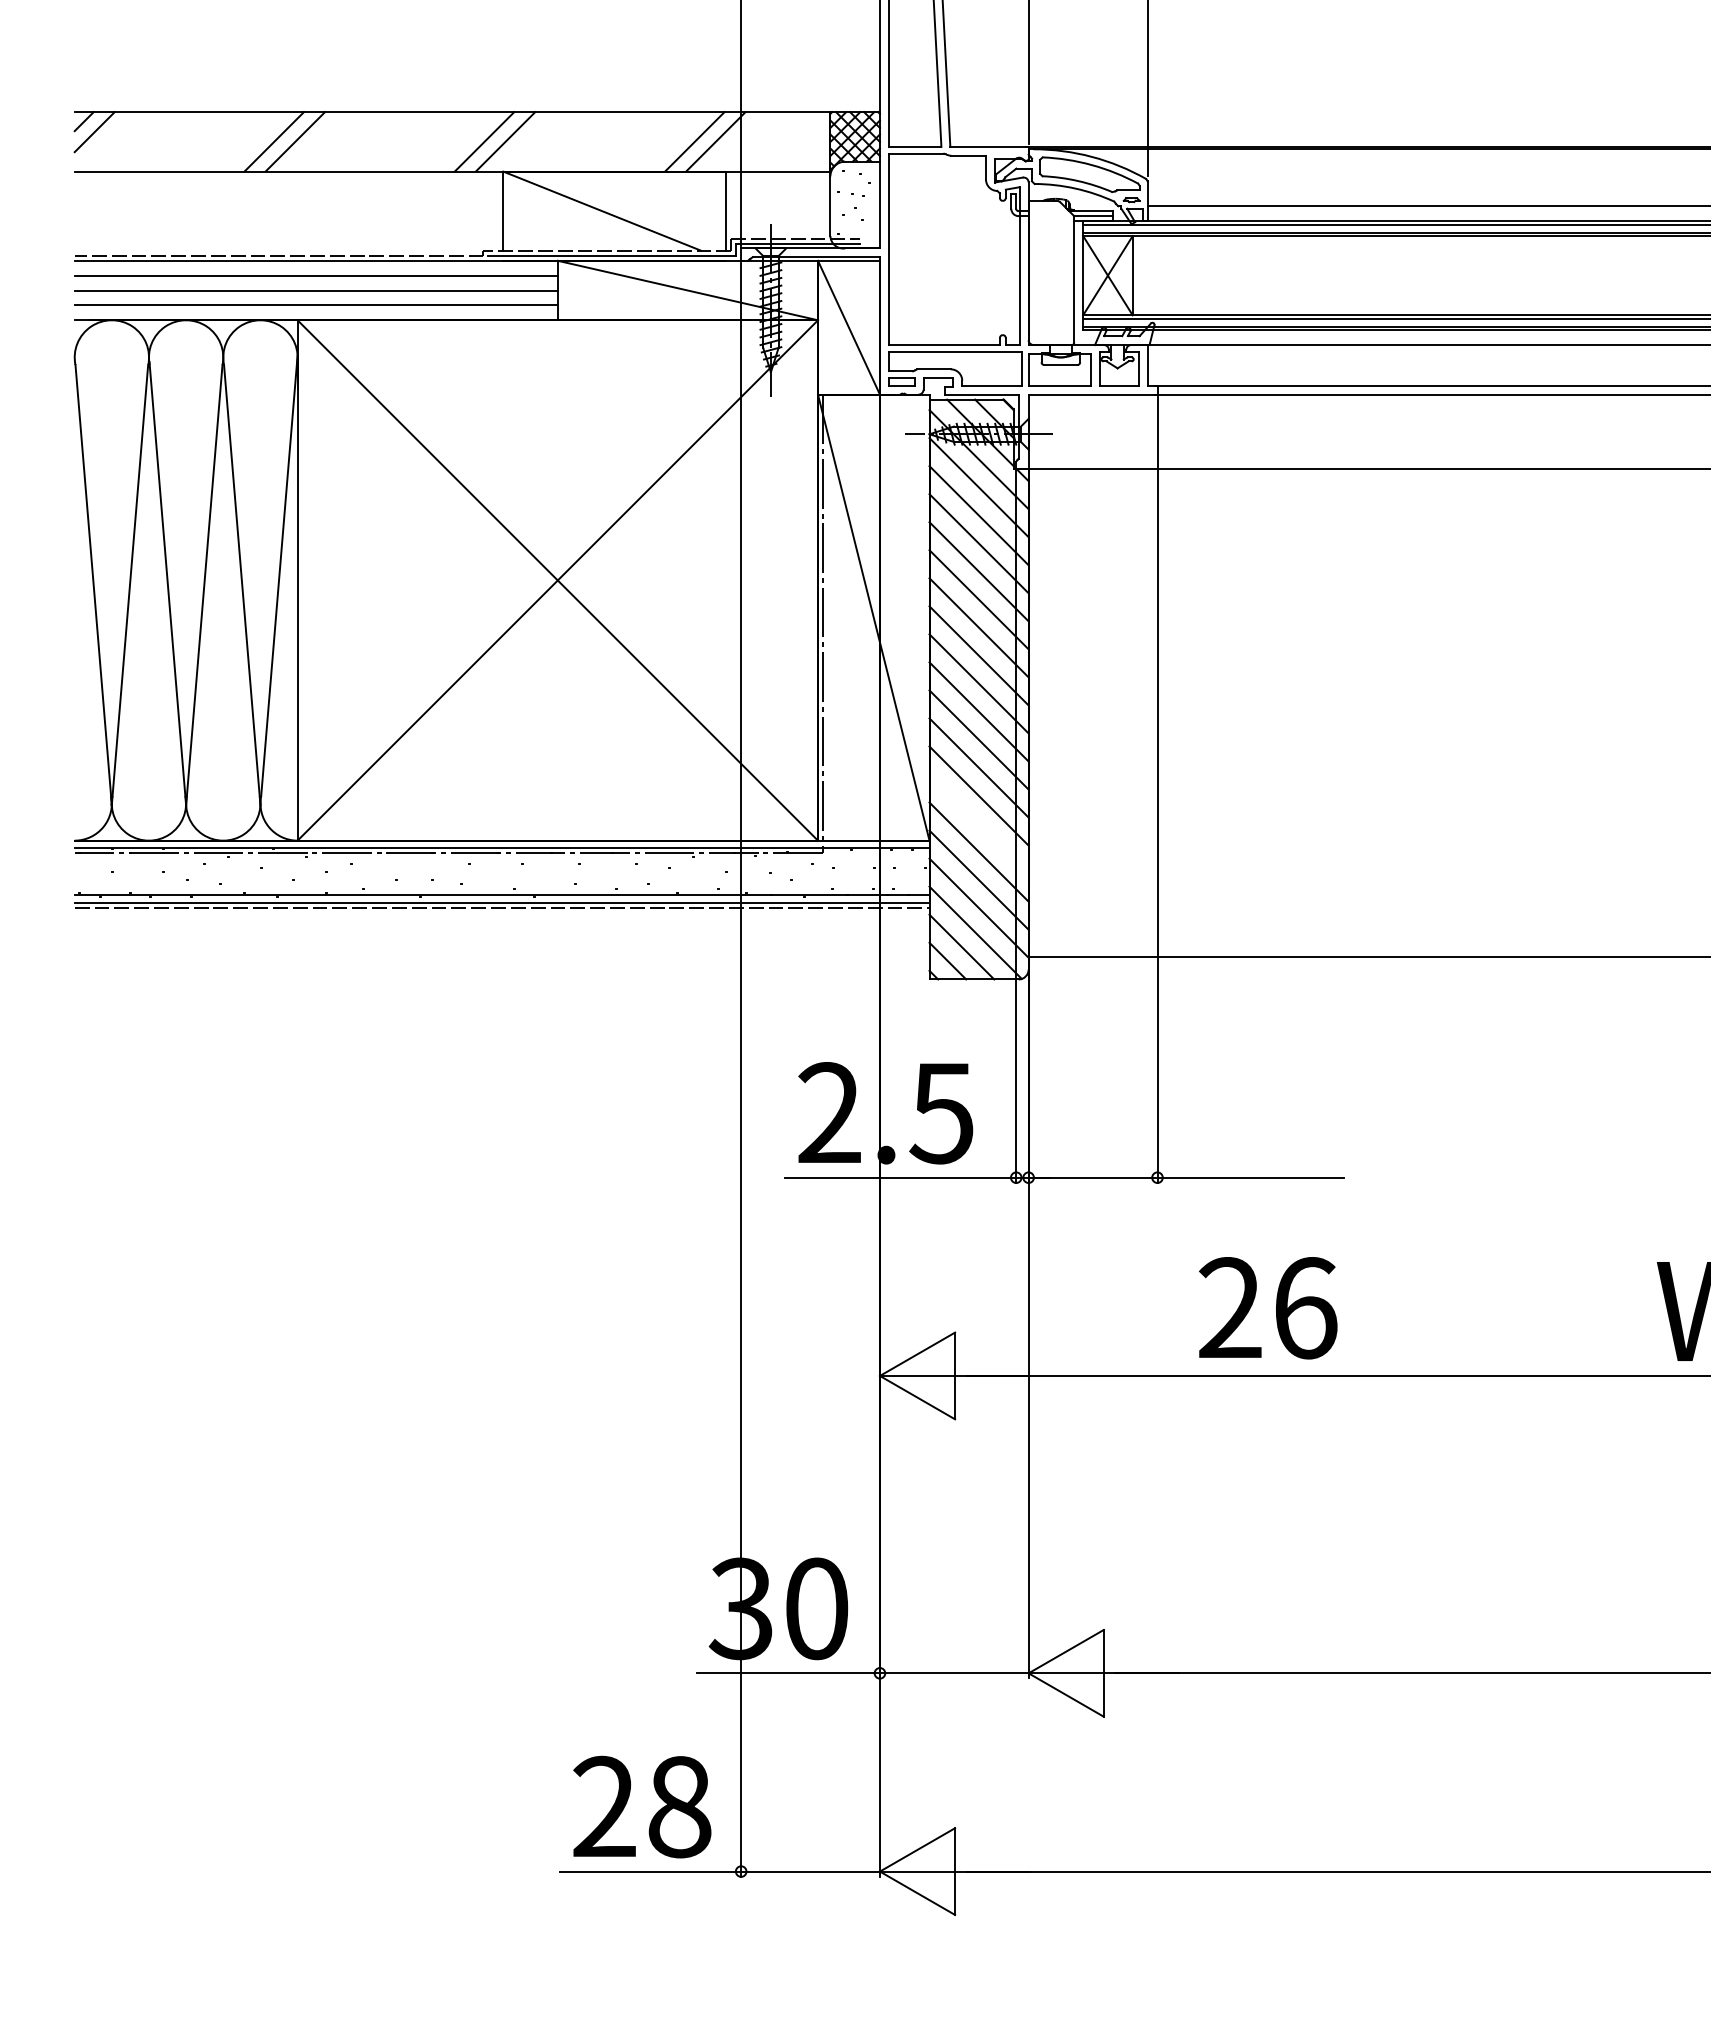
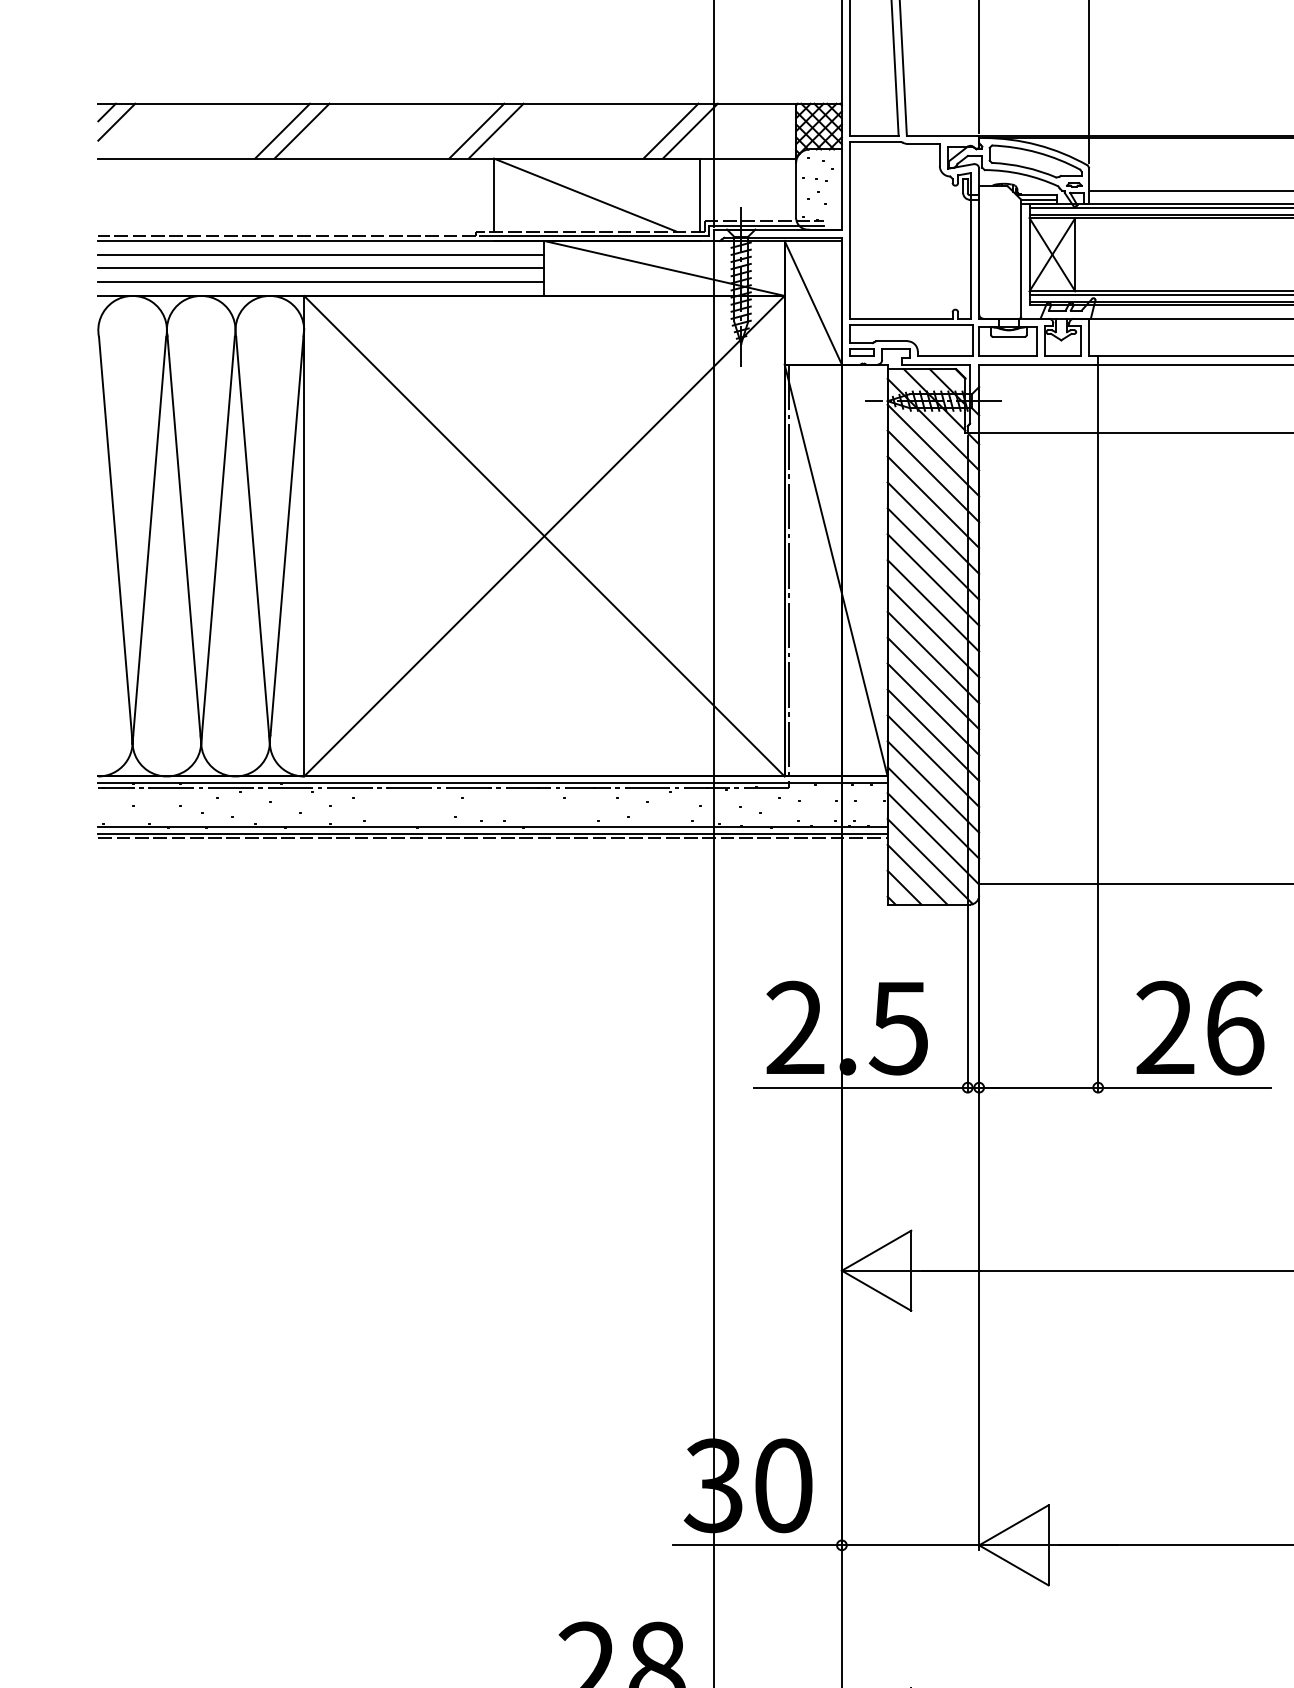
line: (978, 823) -> (932, 760), added
text: (1268, 1308) -> (1200, 1028), moved

